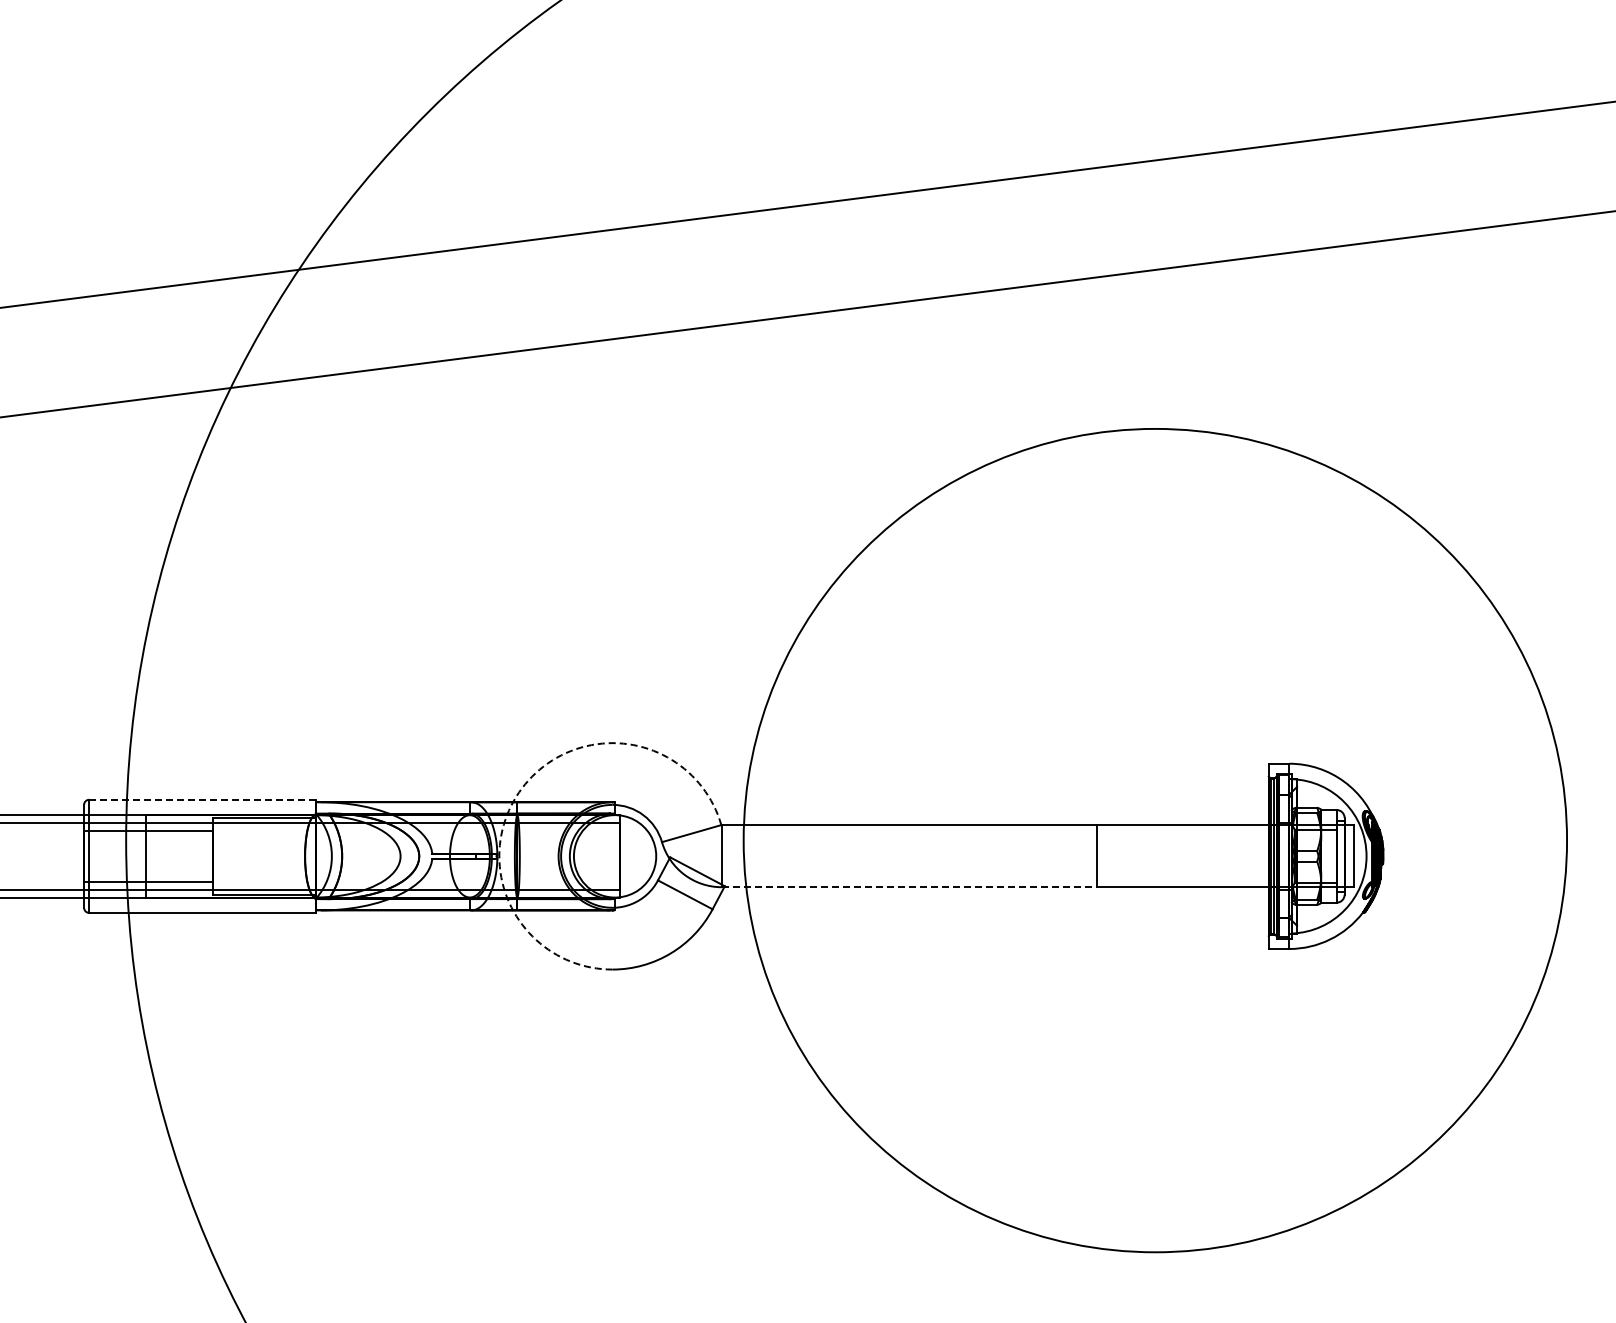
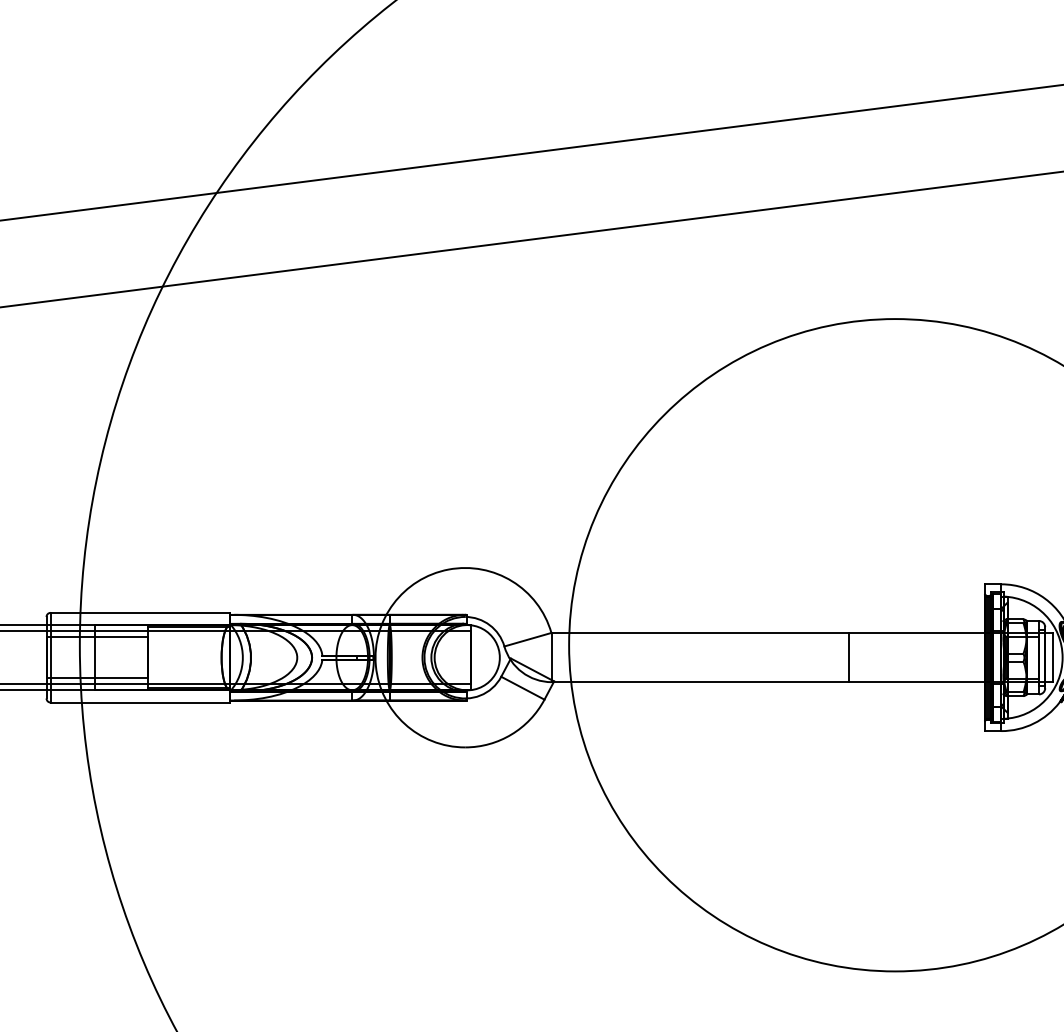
arc: (522, 788) -> (393, 603), dashed -> solid
line: (201, 799) -> (139, 612), dashed -> solid
line: (909, 887) -> (700, 682), dashed -> solid

